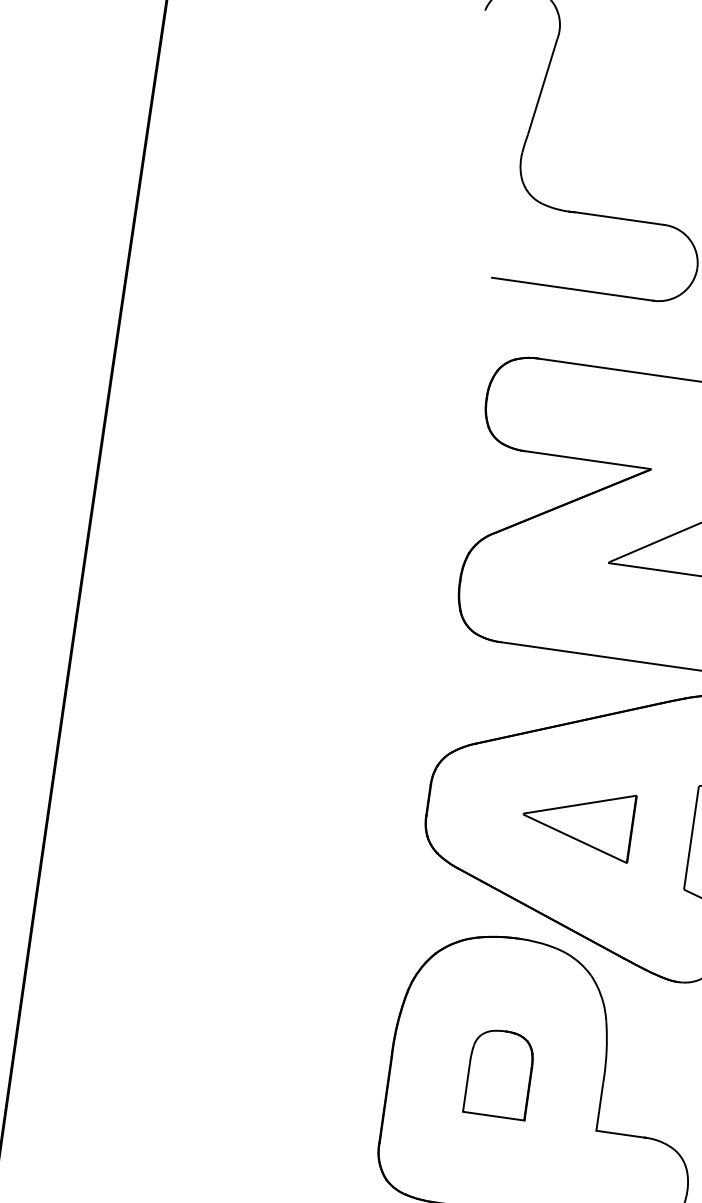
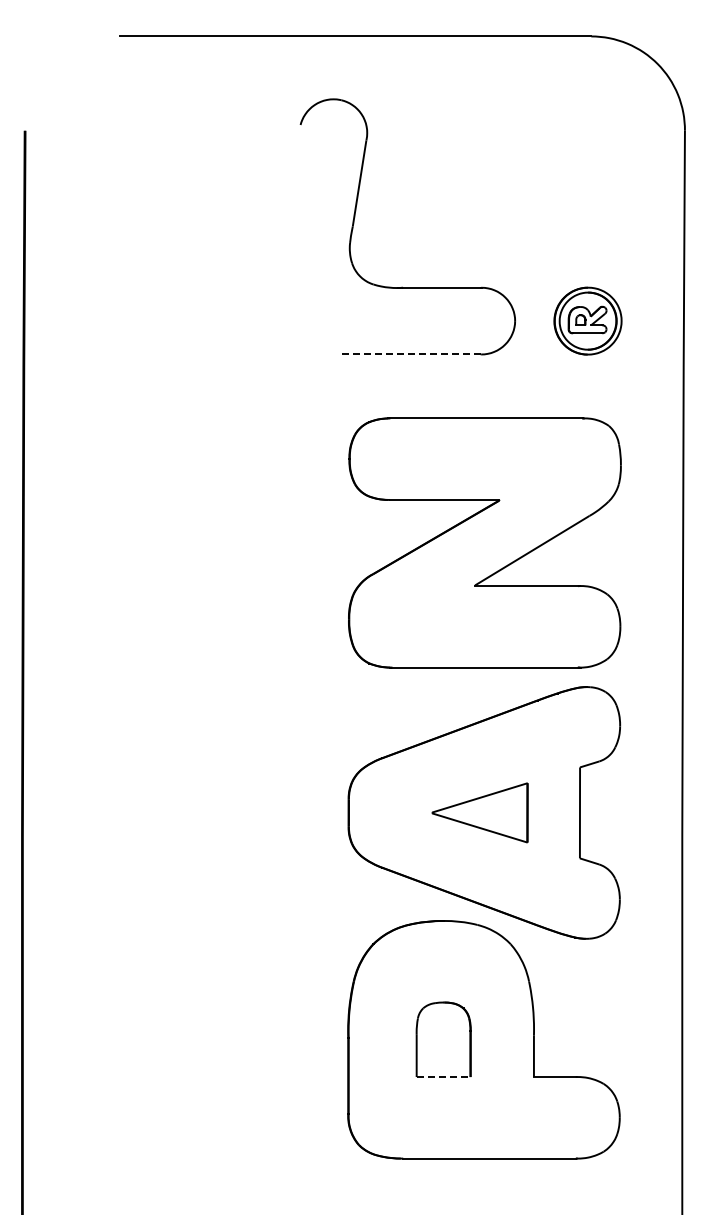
line: (572, 289) -> (410, 354), solid -> dashed
line: (494, 1116) -> (444, 1077), solid -> dashed

